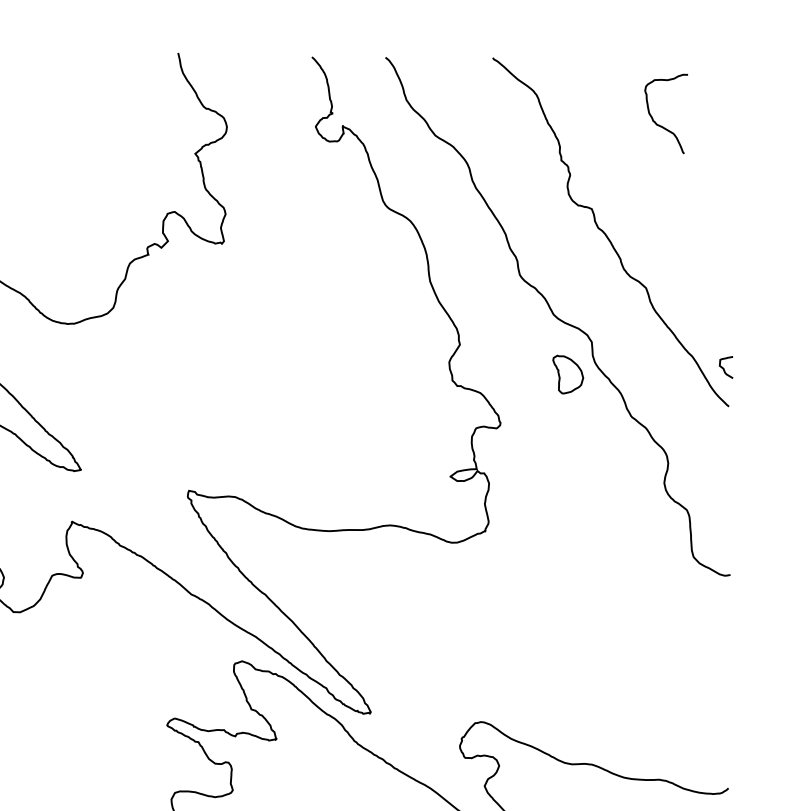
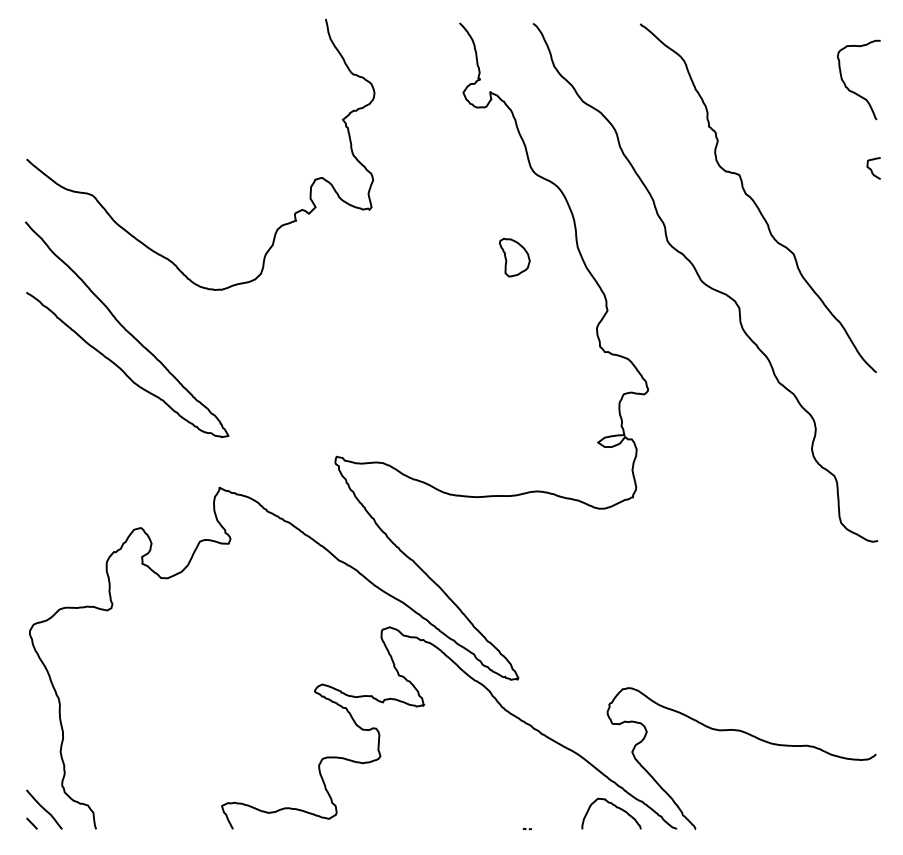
curve: (661, 125) -> (854, 91), moved
curve: (723, 367) -> (871, 168), moved
part: (567, 374) -> (514, 257), moved

